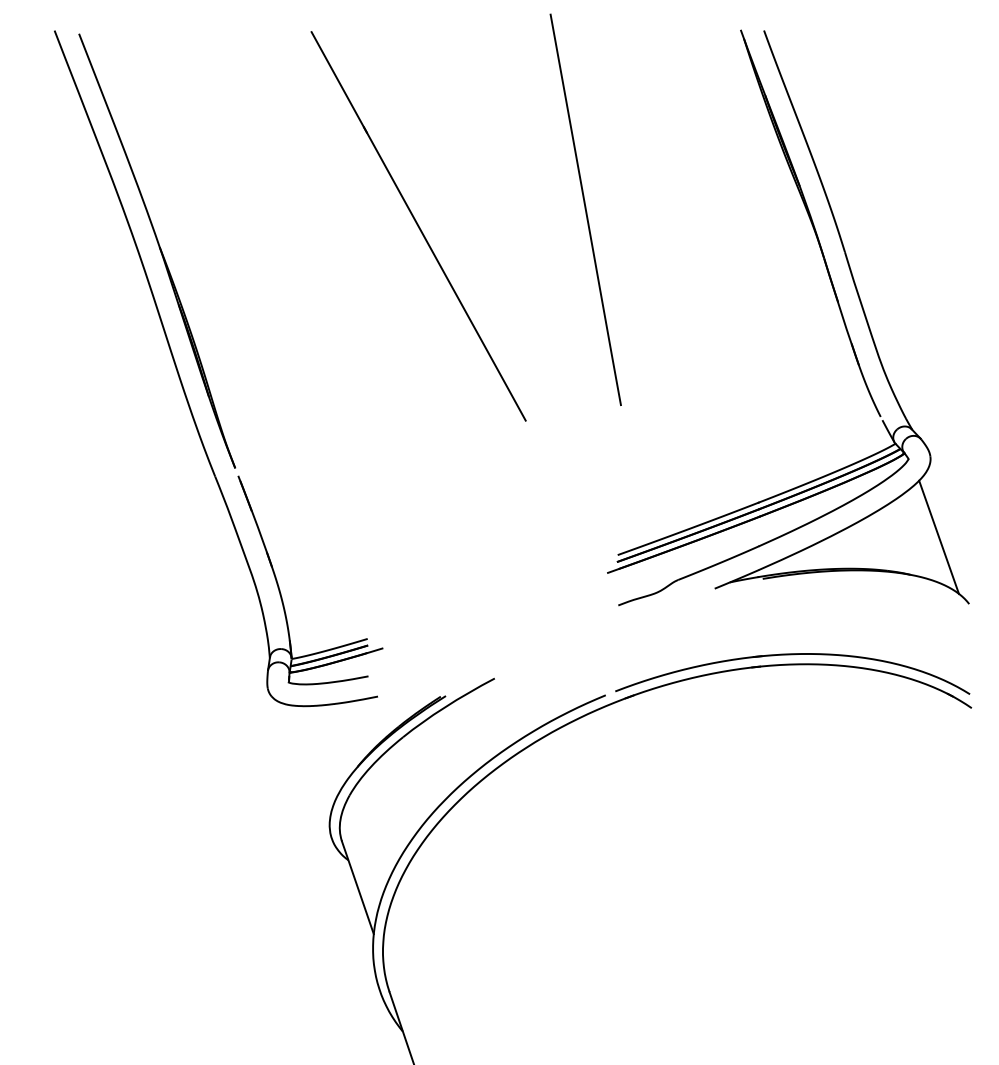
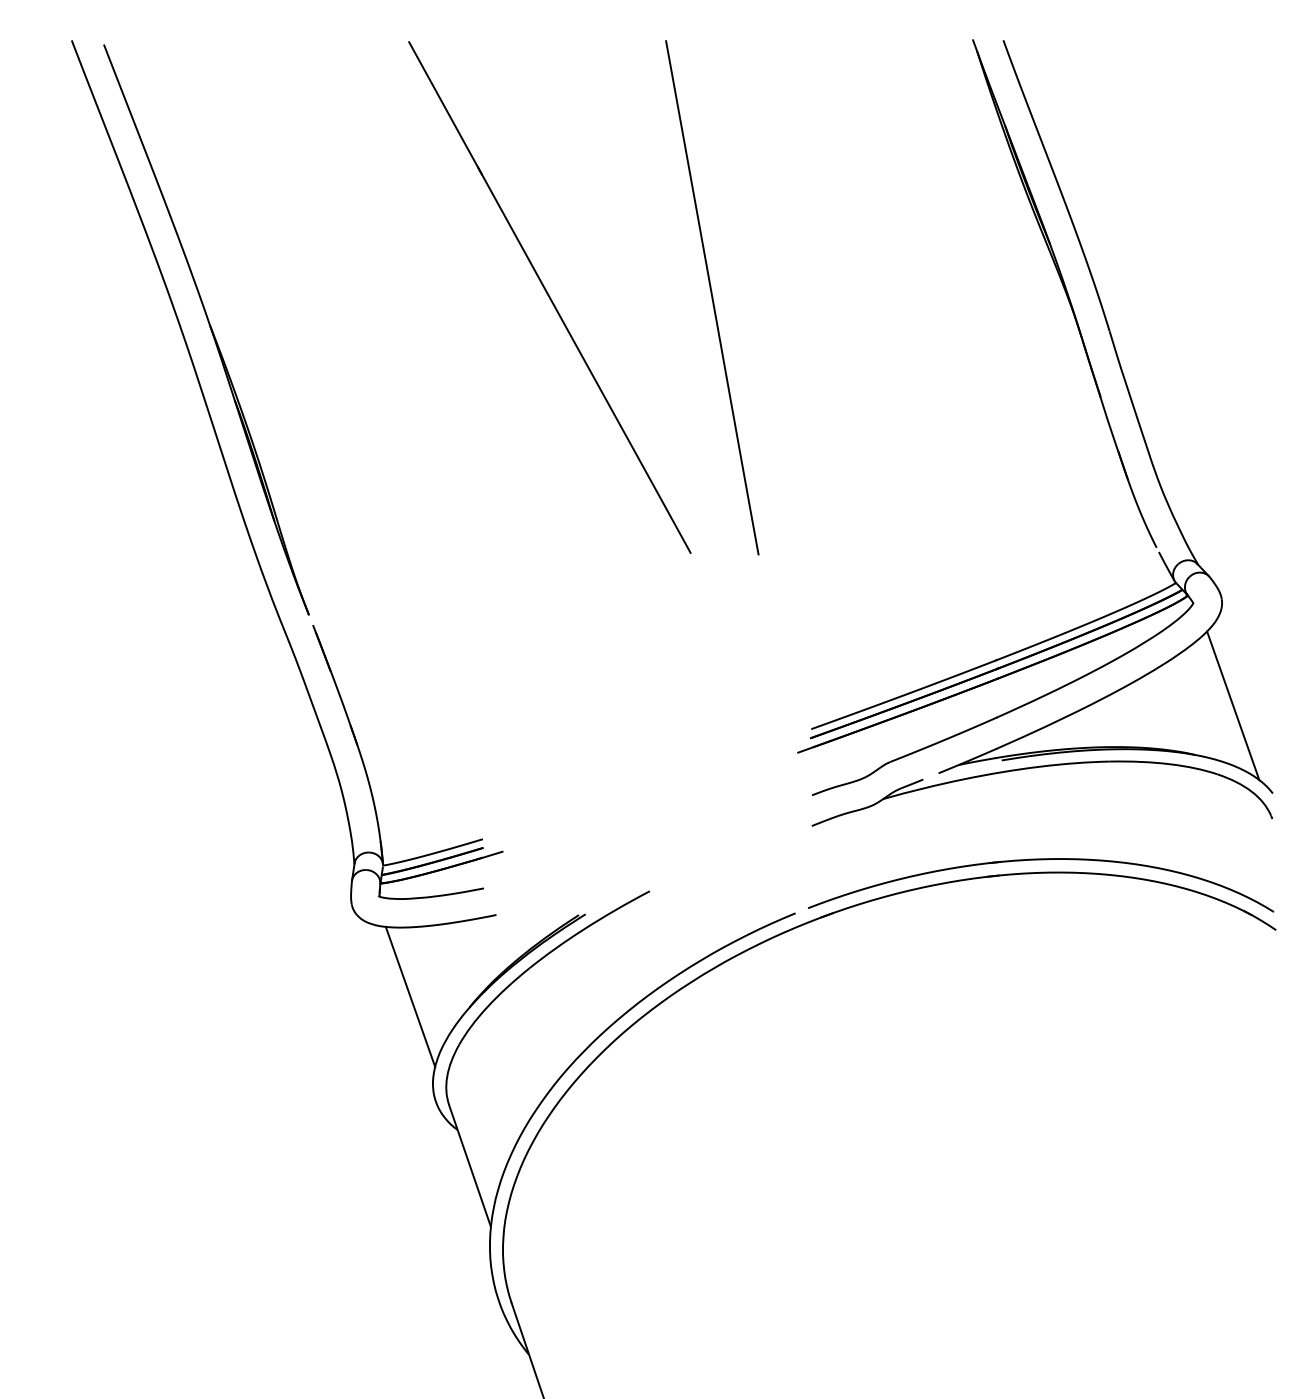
line: (585, 209) -> (712, 297), moved
part: (789, 585) -> (1036, 768), added
line: (312, 758) -> (410, 996), added

